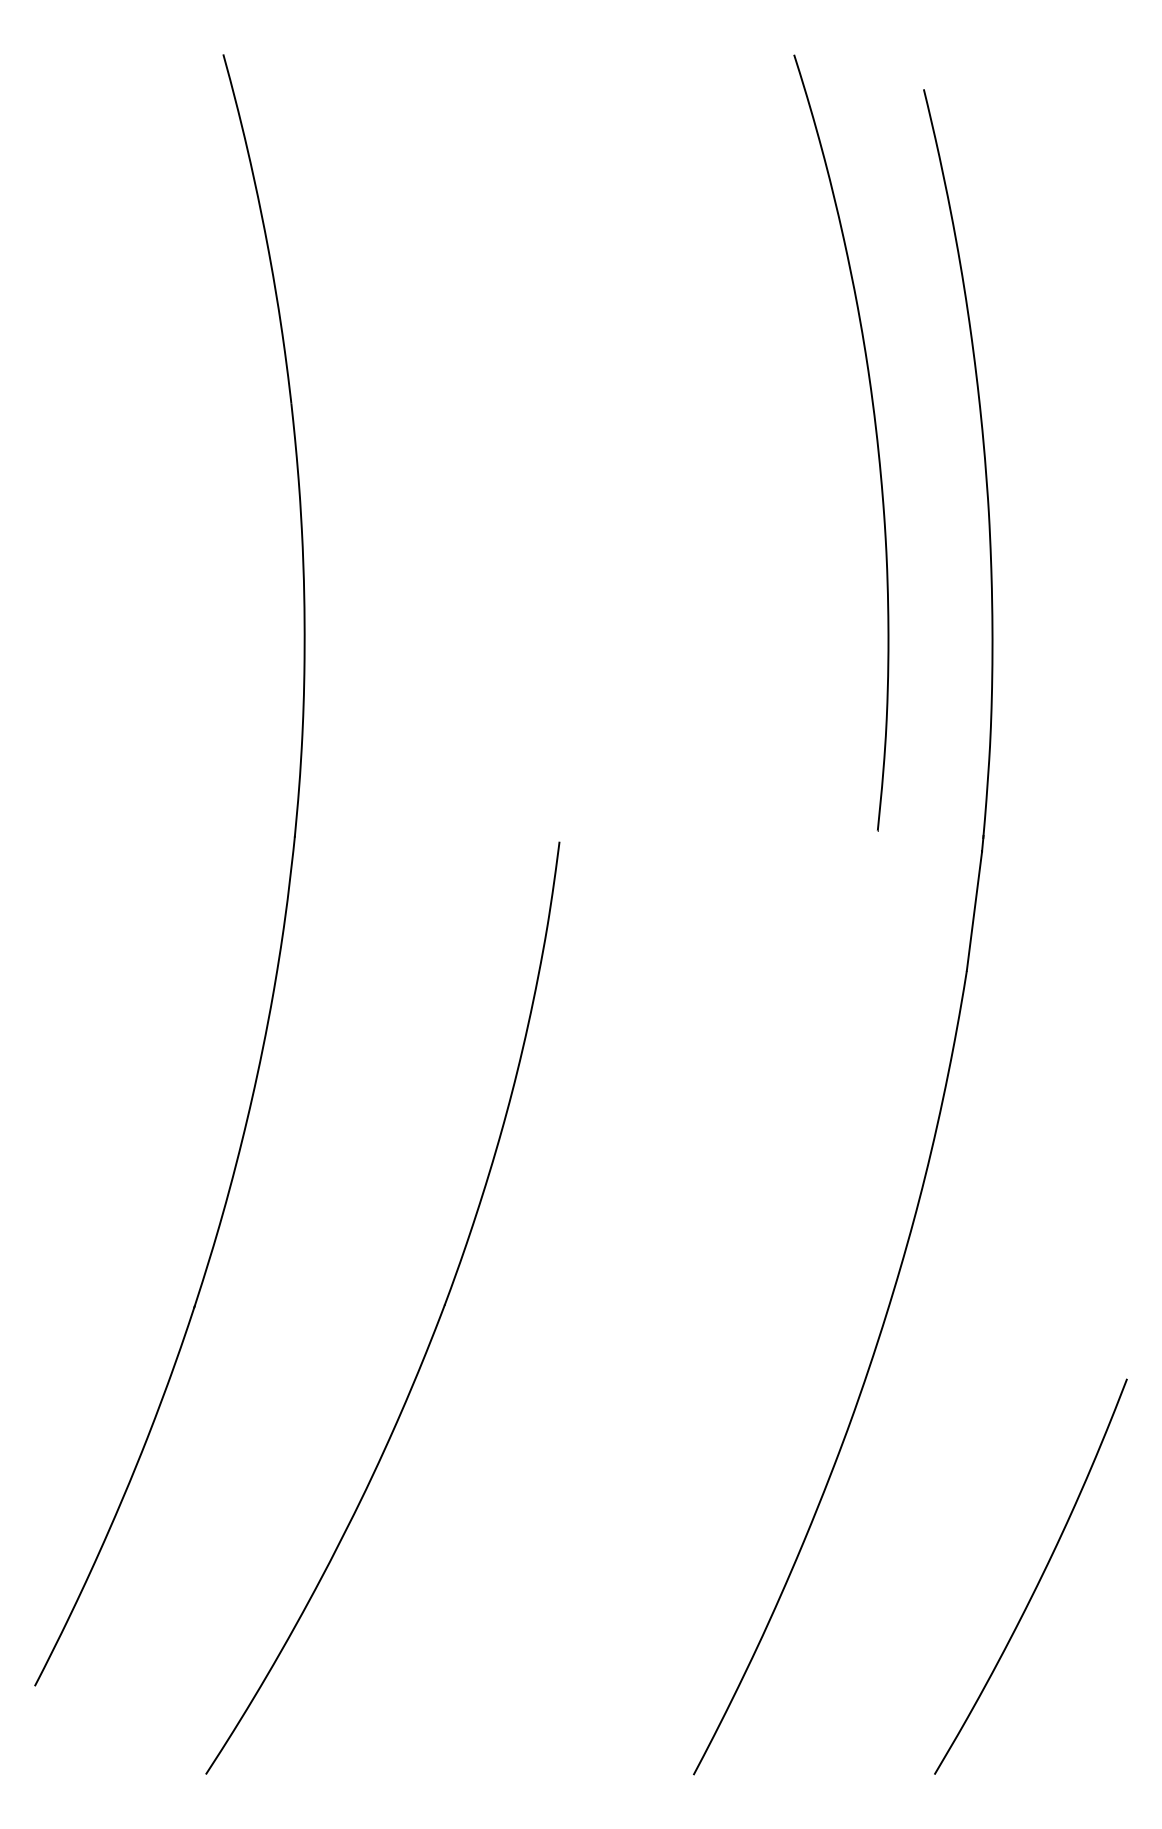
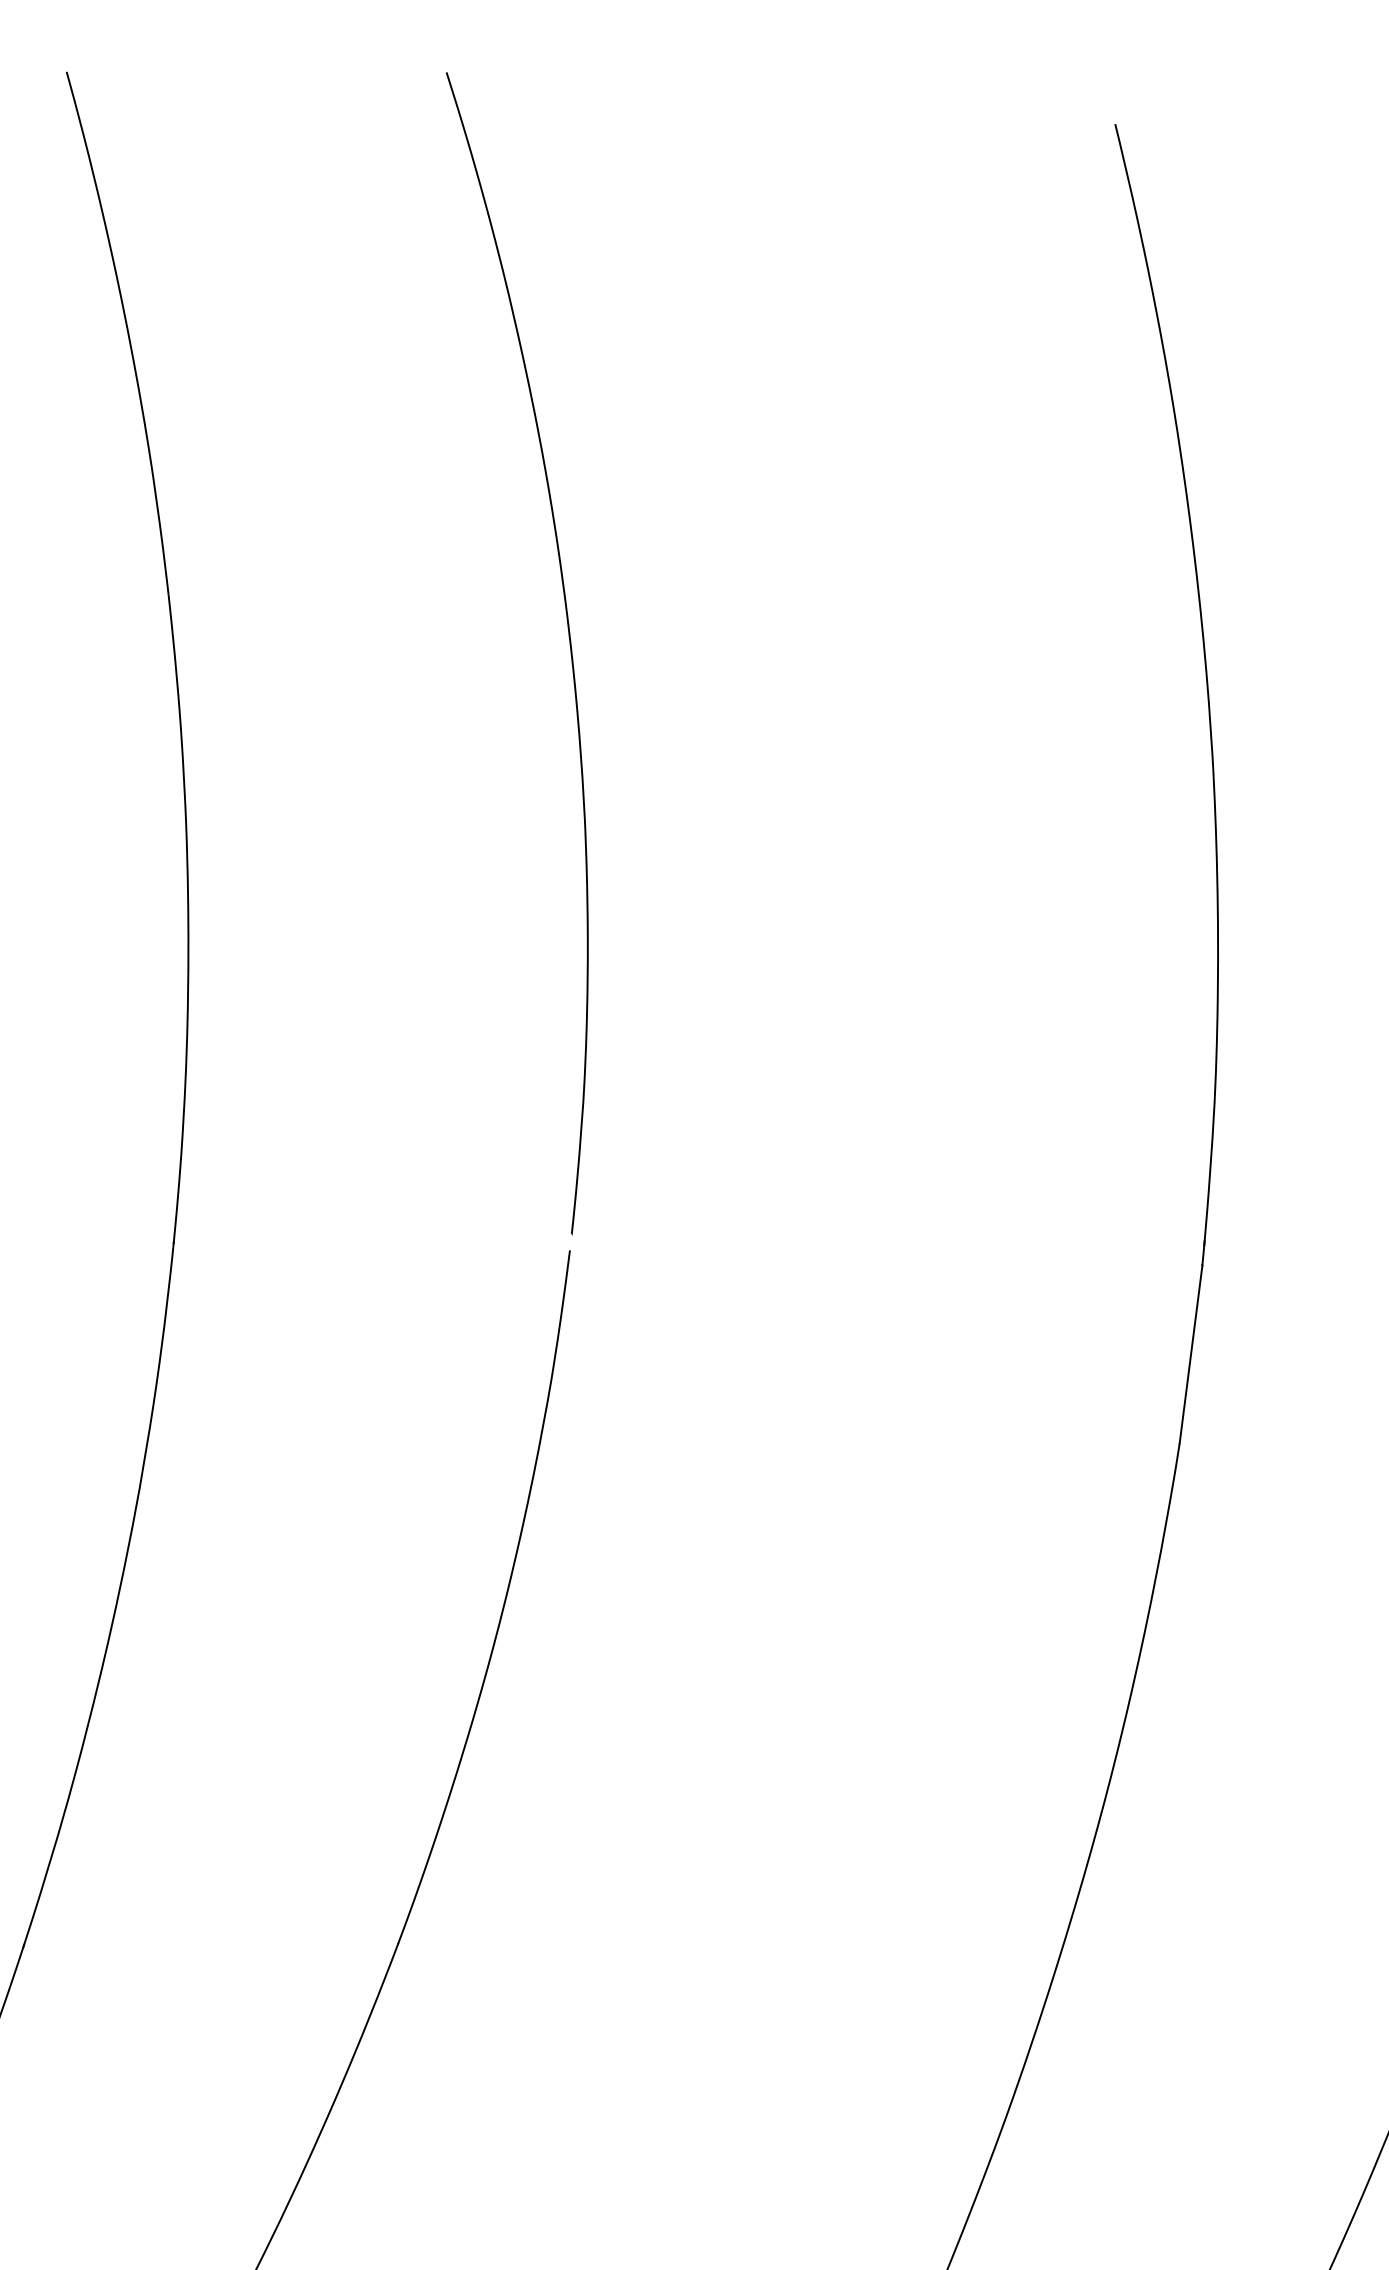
curve: (875, 435) -> (568, 642), moved

